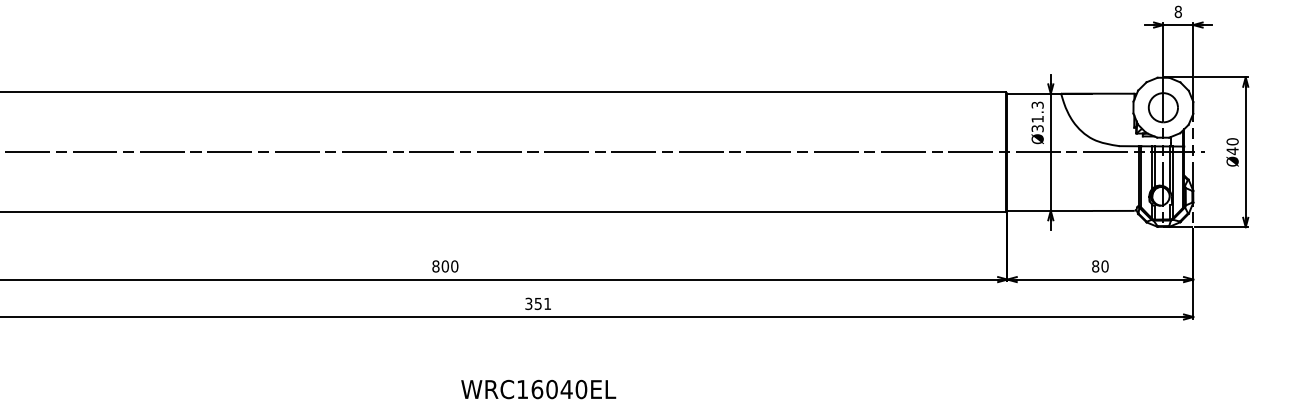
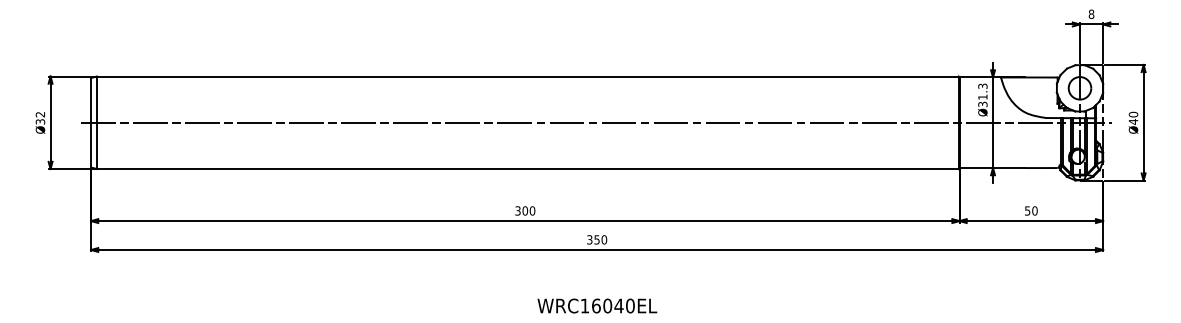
text: (435, 265) -> (517, 210), 800 -> 300
text: (1095, 265) -> (1027, 210), 80 -> 50
text: (547, 303) -> (604, 239), 351 -> 350

